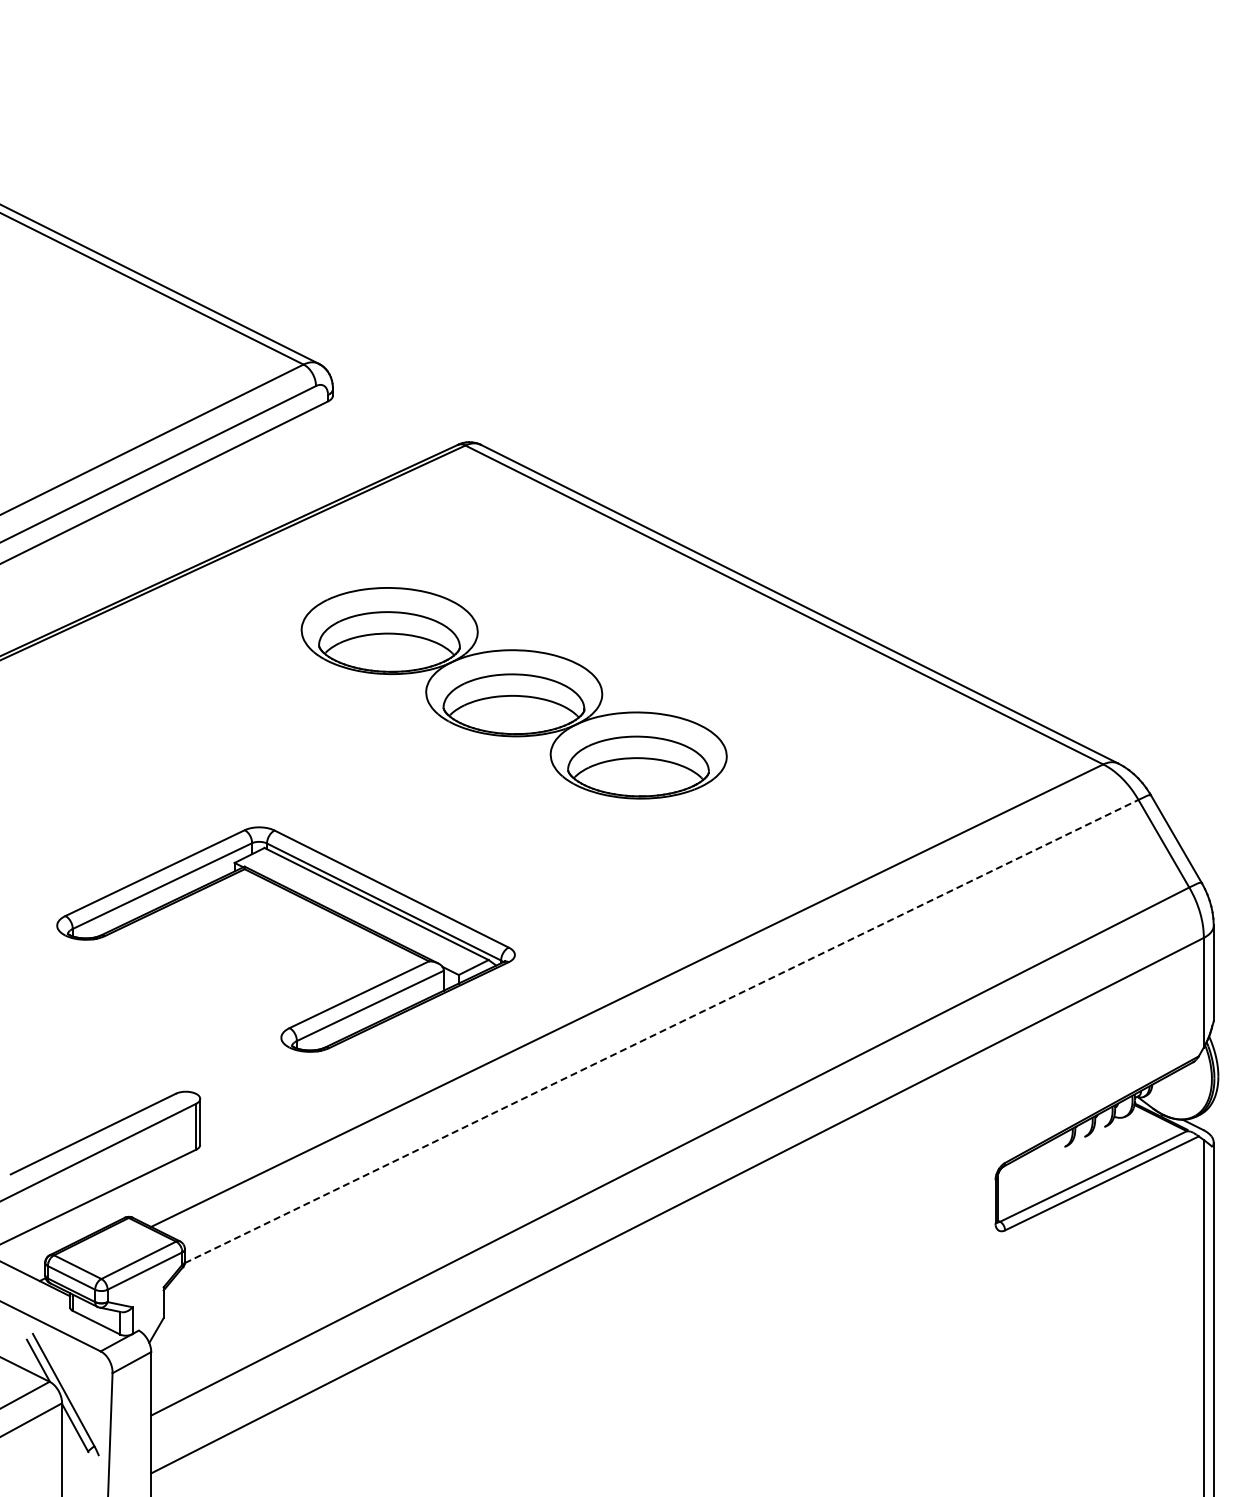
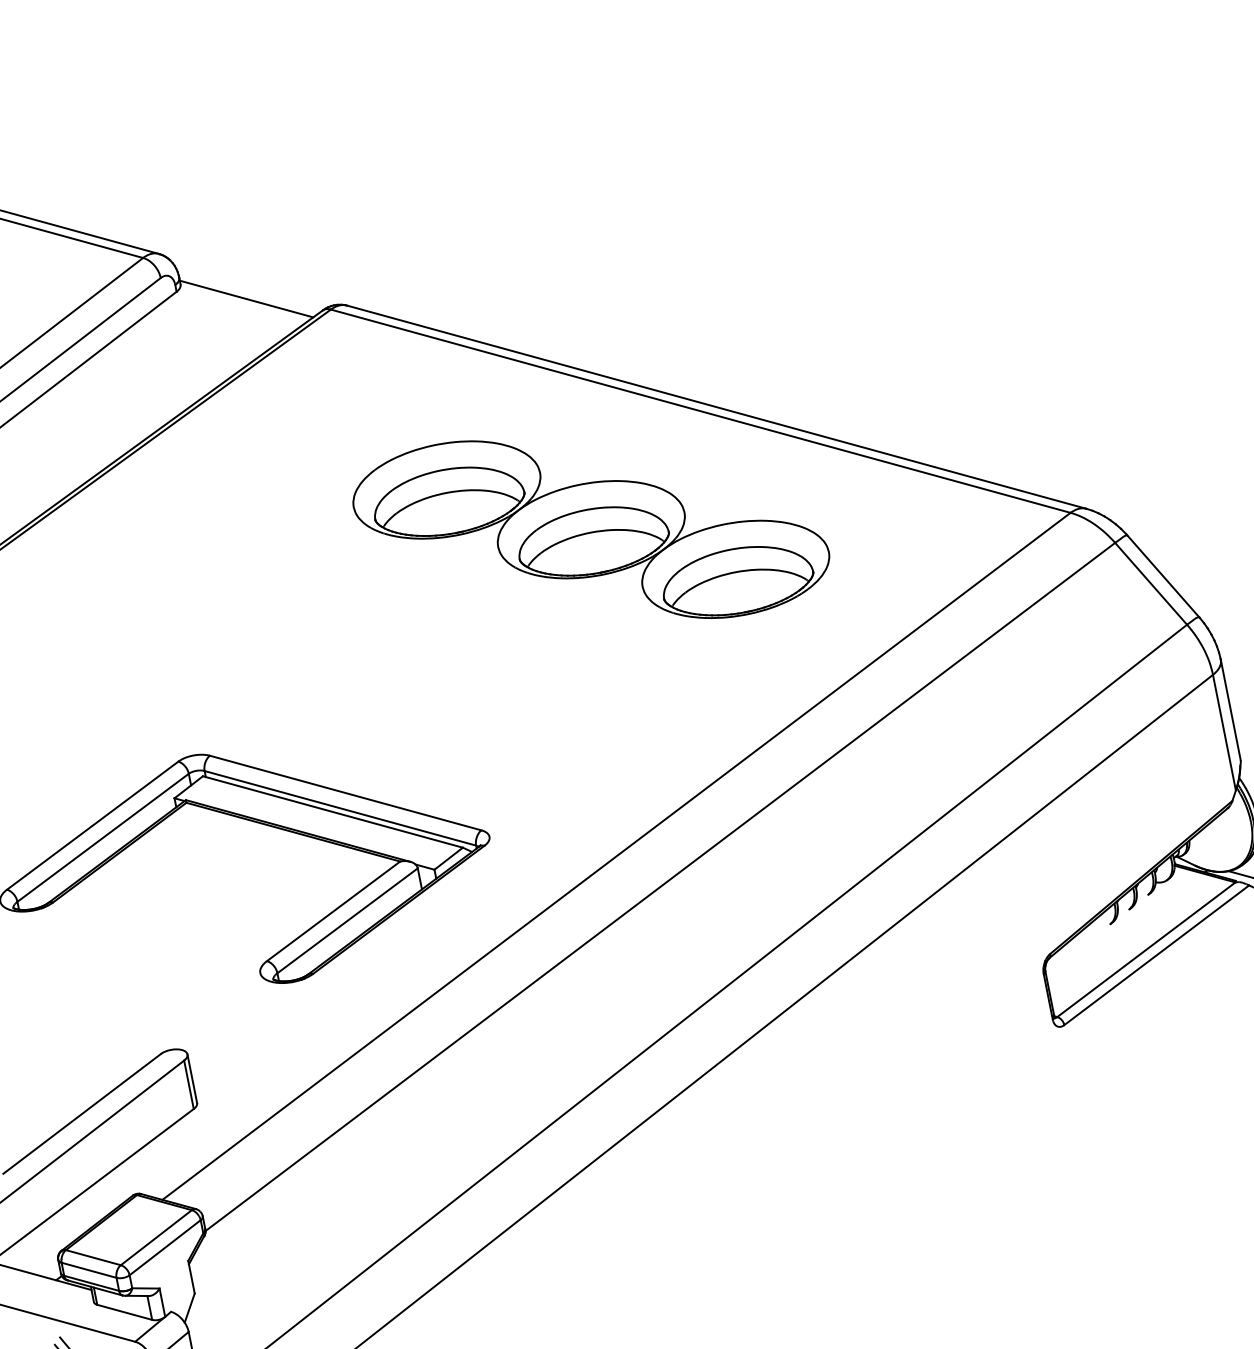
line: (390, 420) -> (246, 298), added
part: (513, 693) -> (590, 530), moved
line: (662, 1031) -> (661, 886), dashed -> solid

